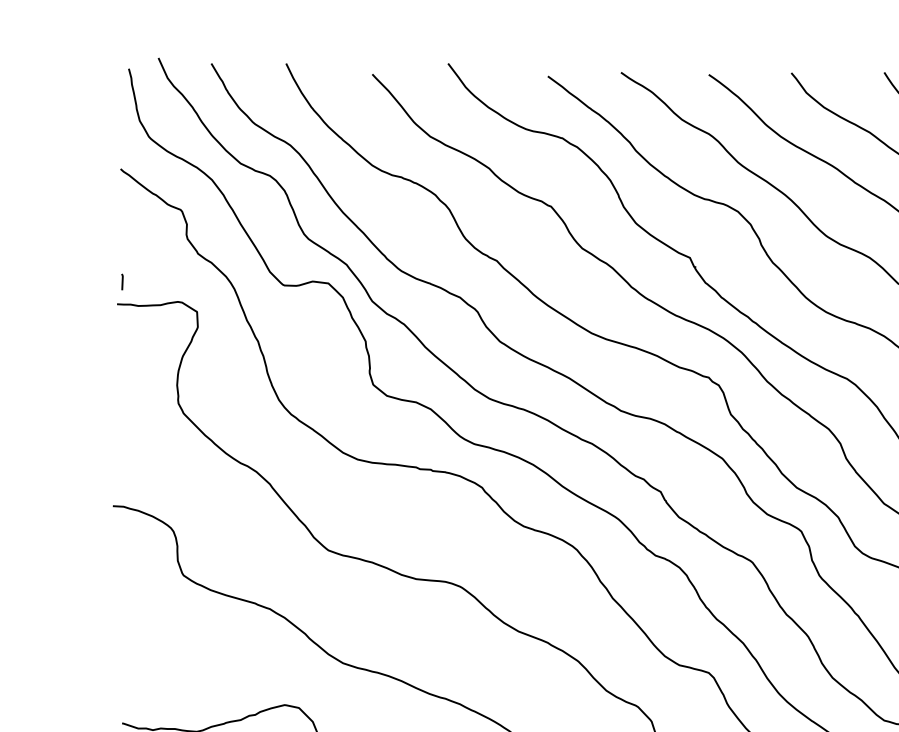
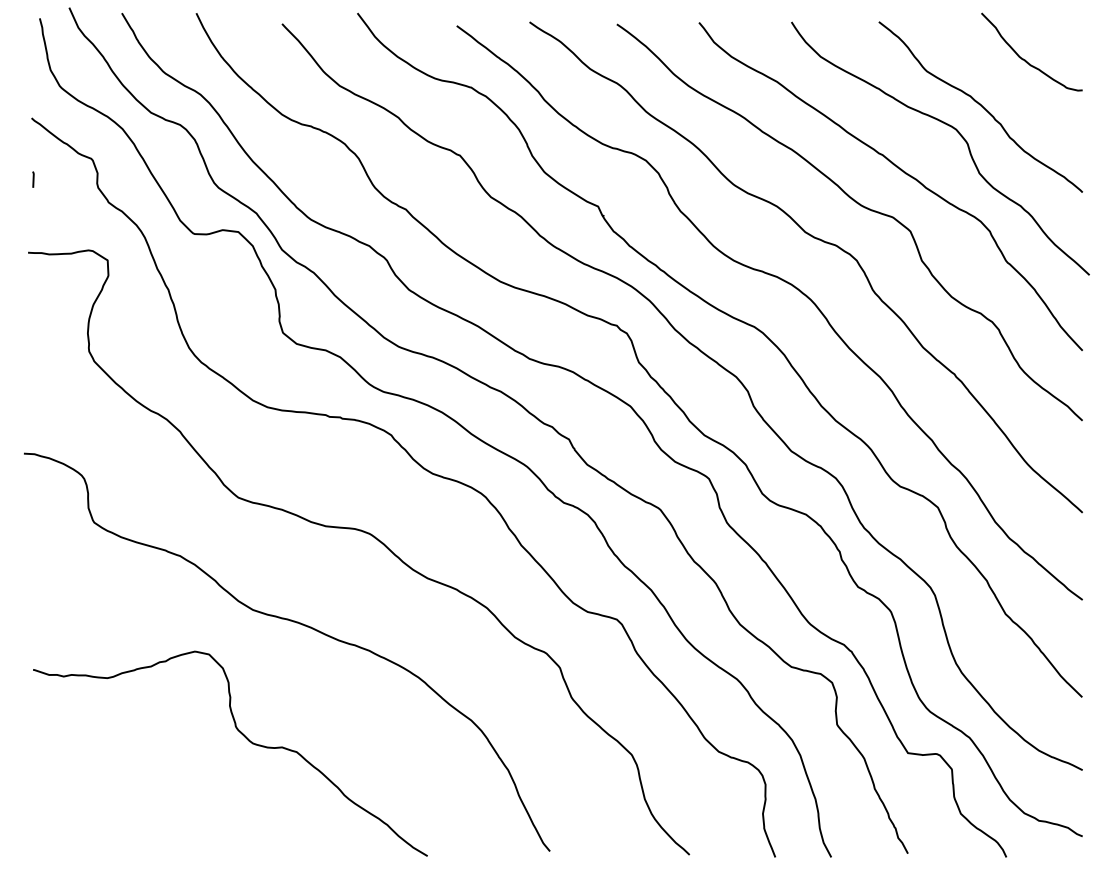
line: (122, 281) -> (33, 179), moved

